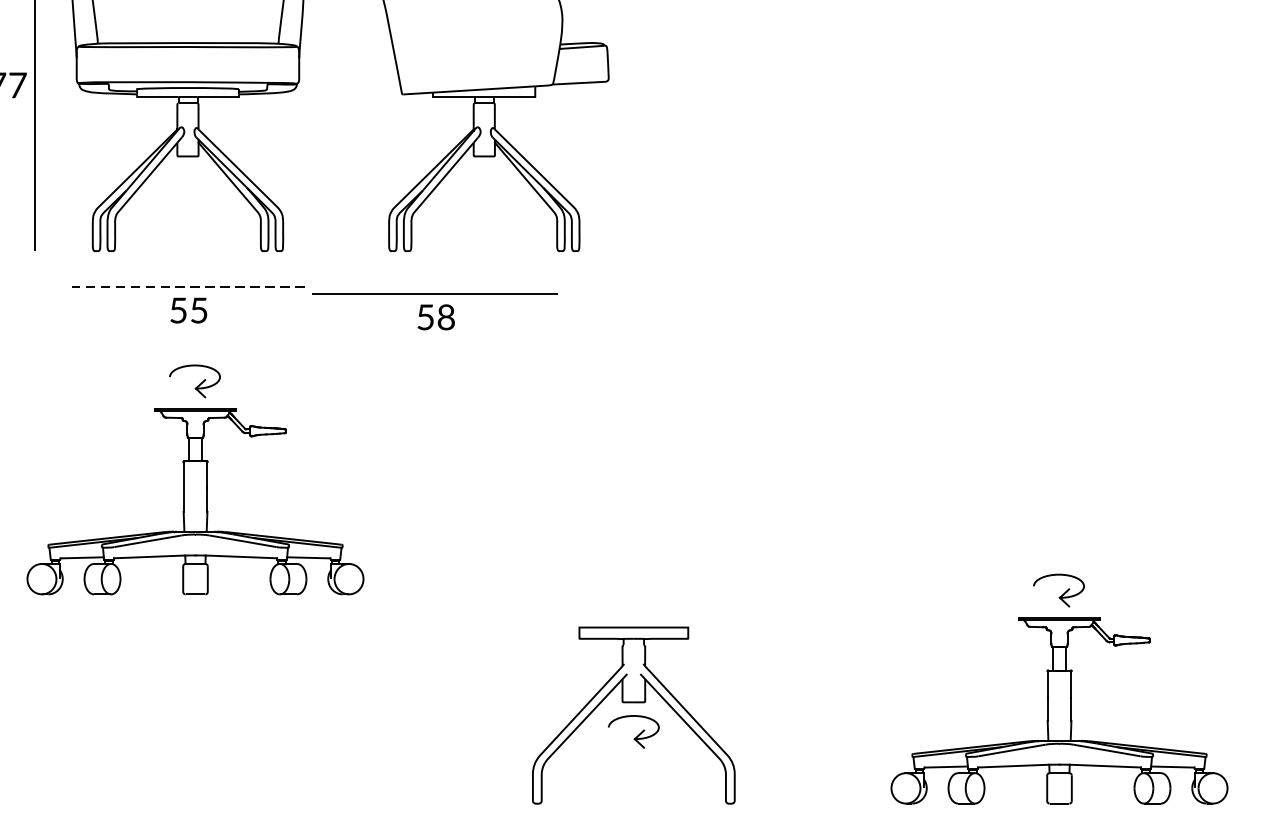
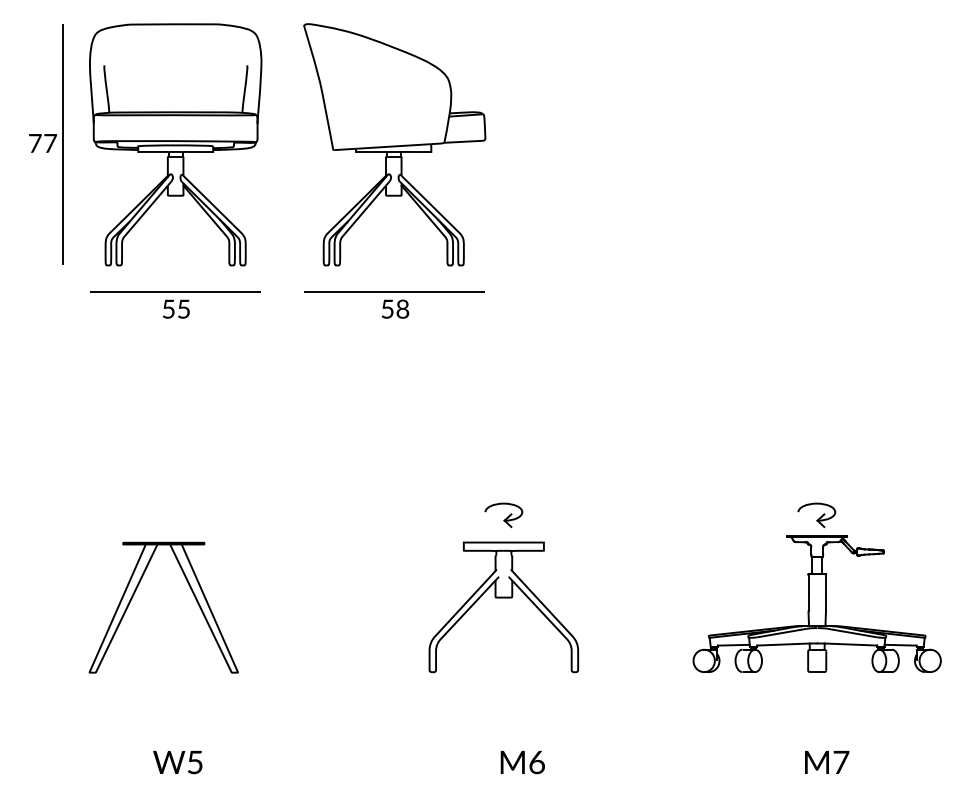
line: (187, 287) -> (175, 292), dashed -> solid
part: (434, 310) -> (394, 304), moved
part: (194, 479) -> (180, 433), removed
part: (133, 695) -> (135, 592), added
part: (633, 732) -> (503, 515), moved

